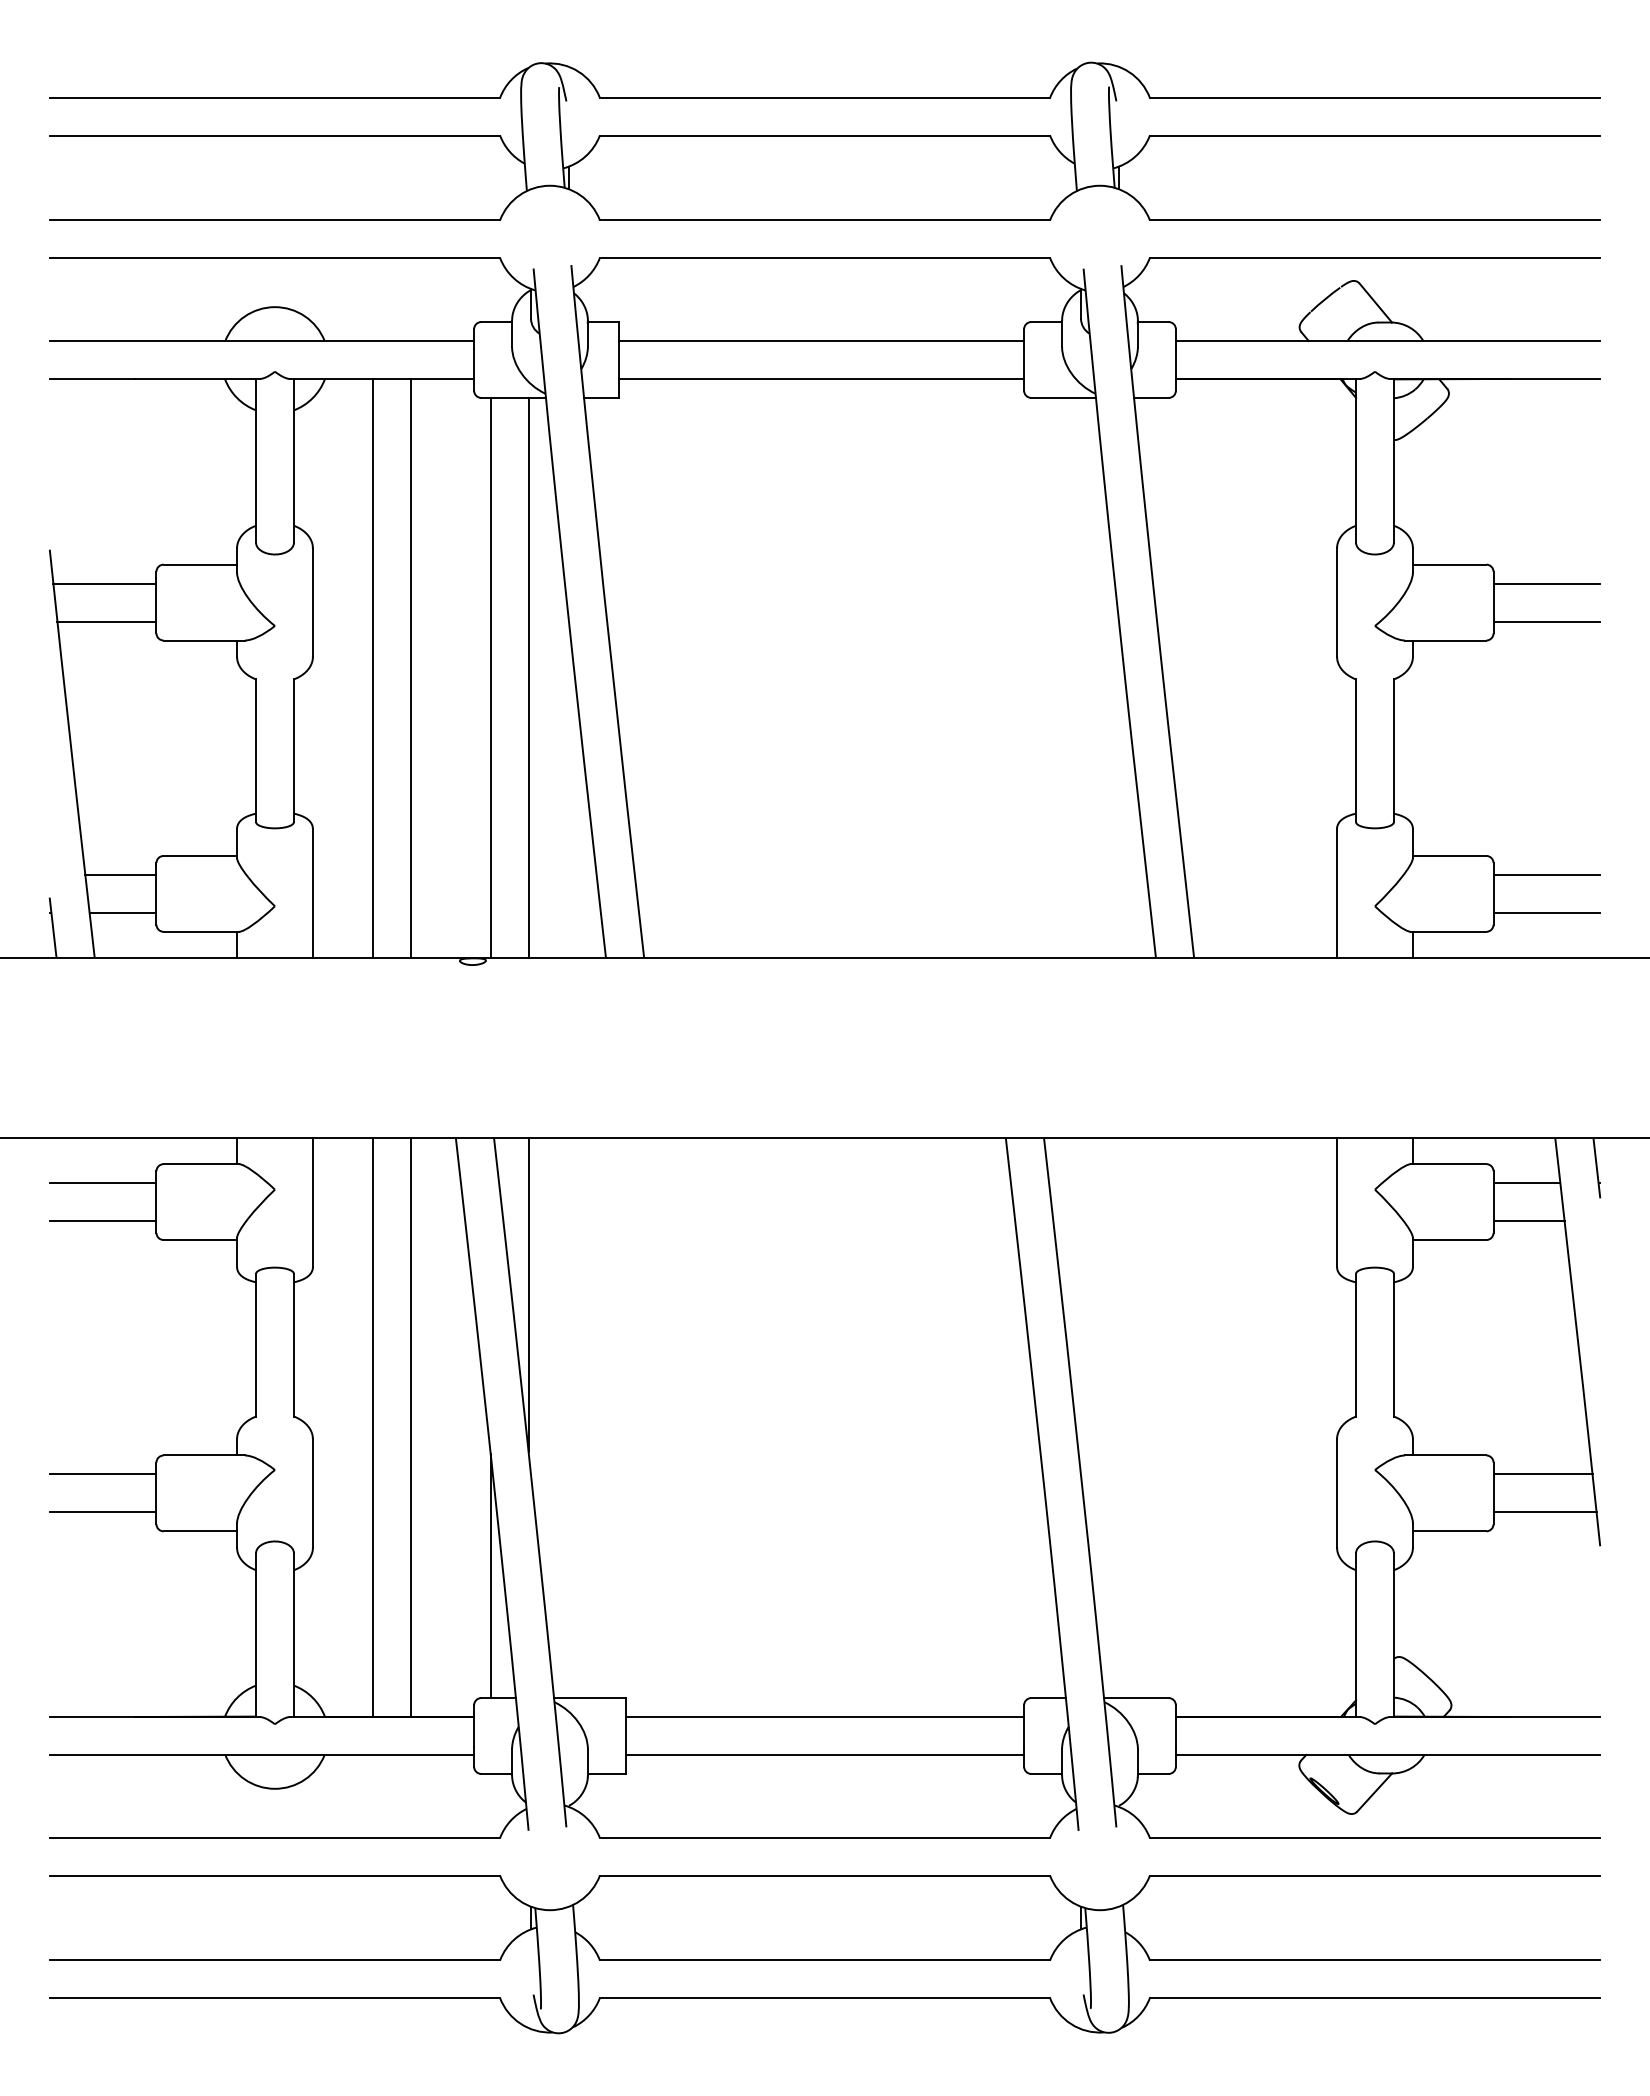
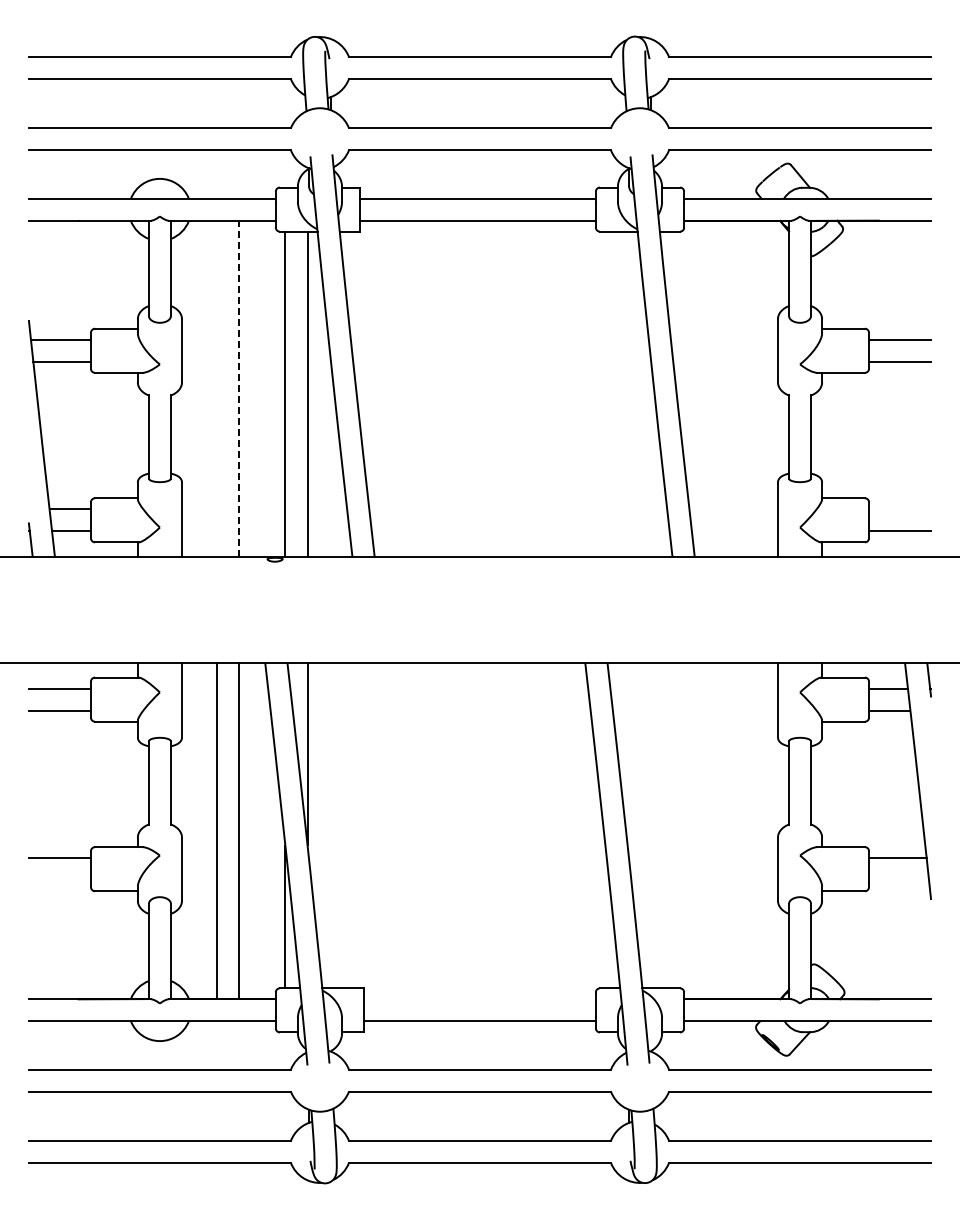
line: (373, 667) -> (217, 388), removed
line: (411, 667) -> (239, 388), solid -> dashed
line: (1547, 875) -> (900, 509), removed
line: (102, 1512) -> (59, 880), removed
line: (1545, 1512) -> (899, 880), removed
line: (824, 1717) -> (479, 999), removed

